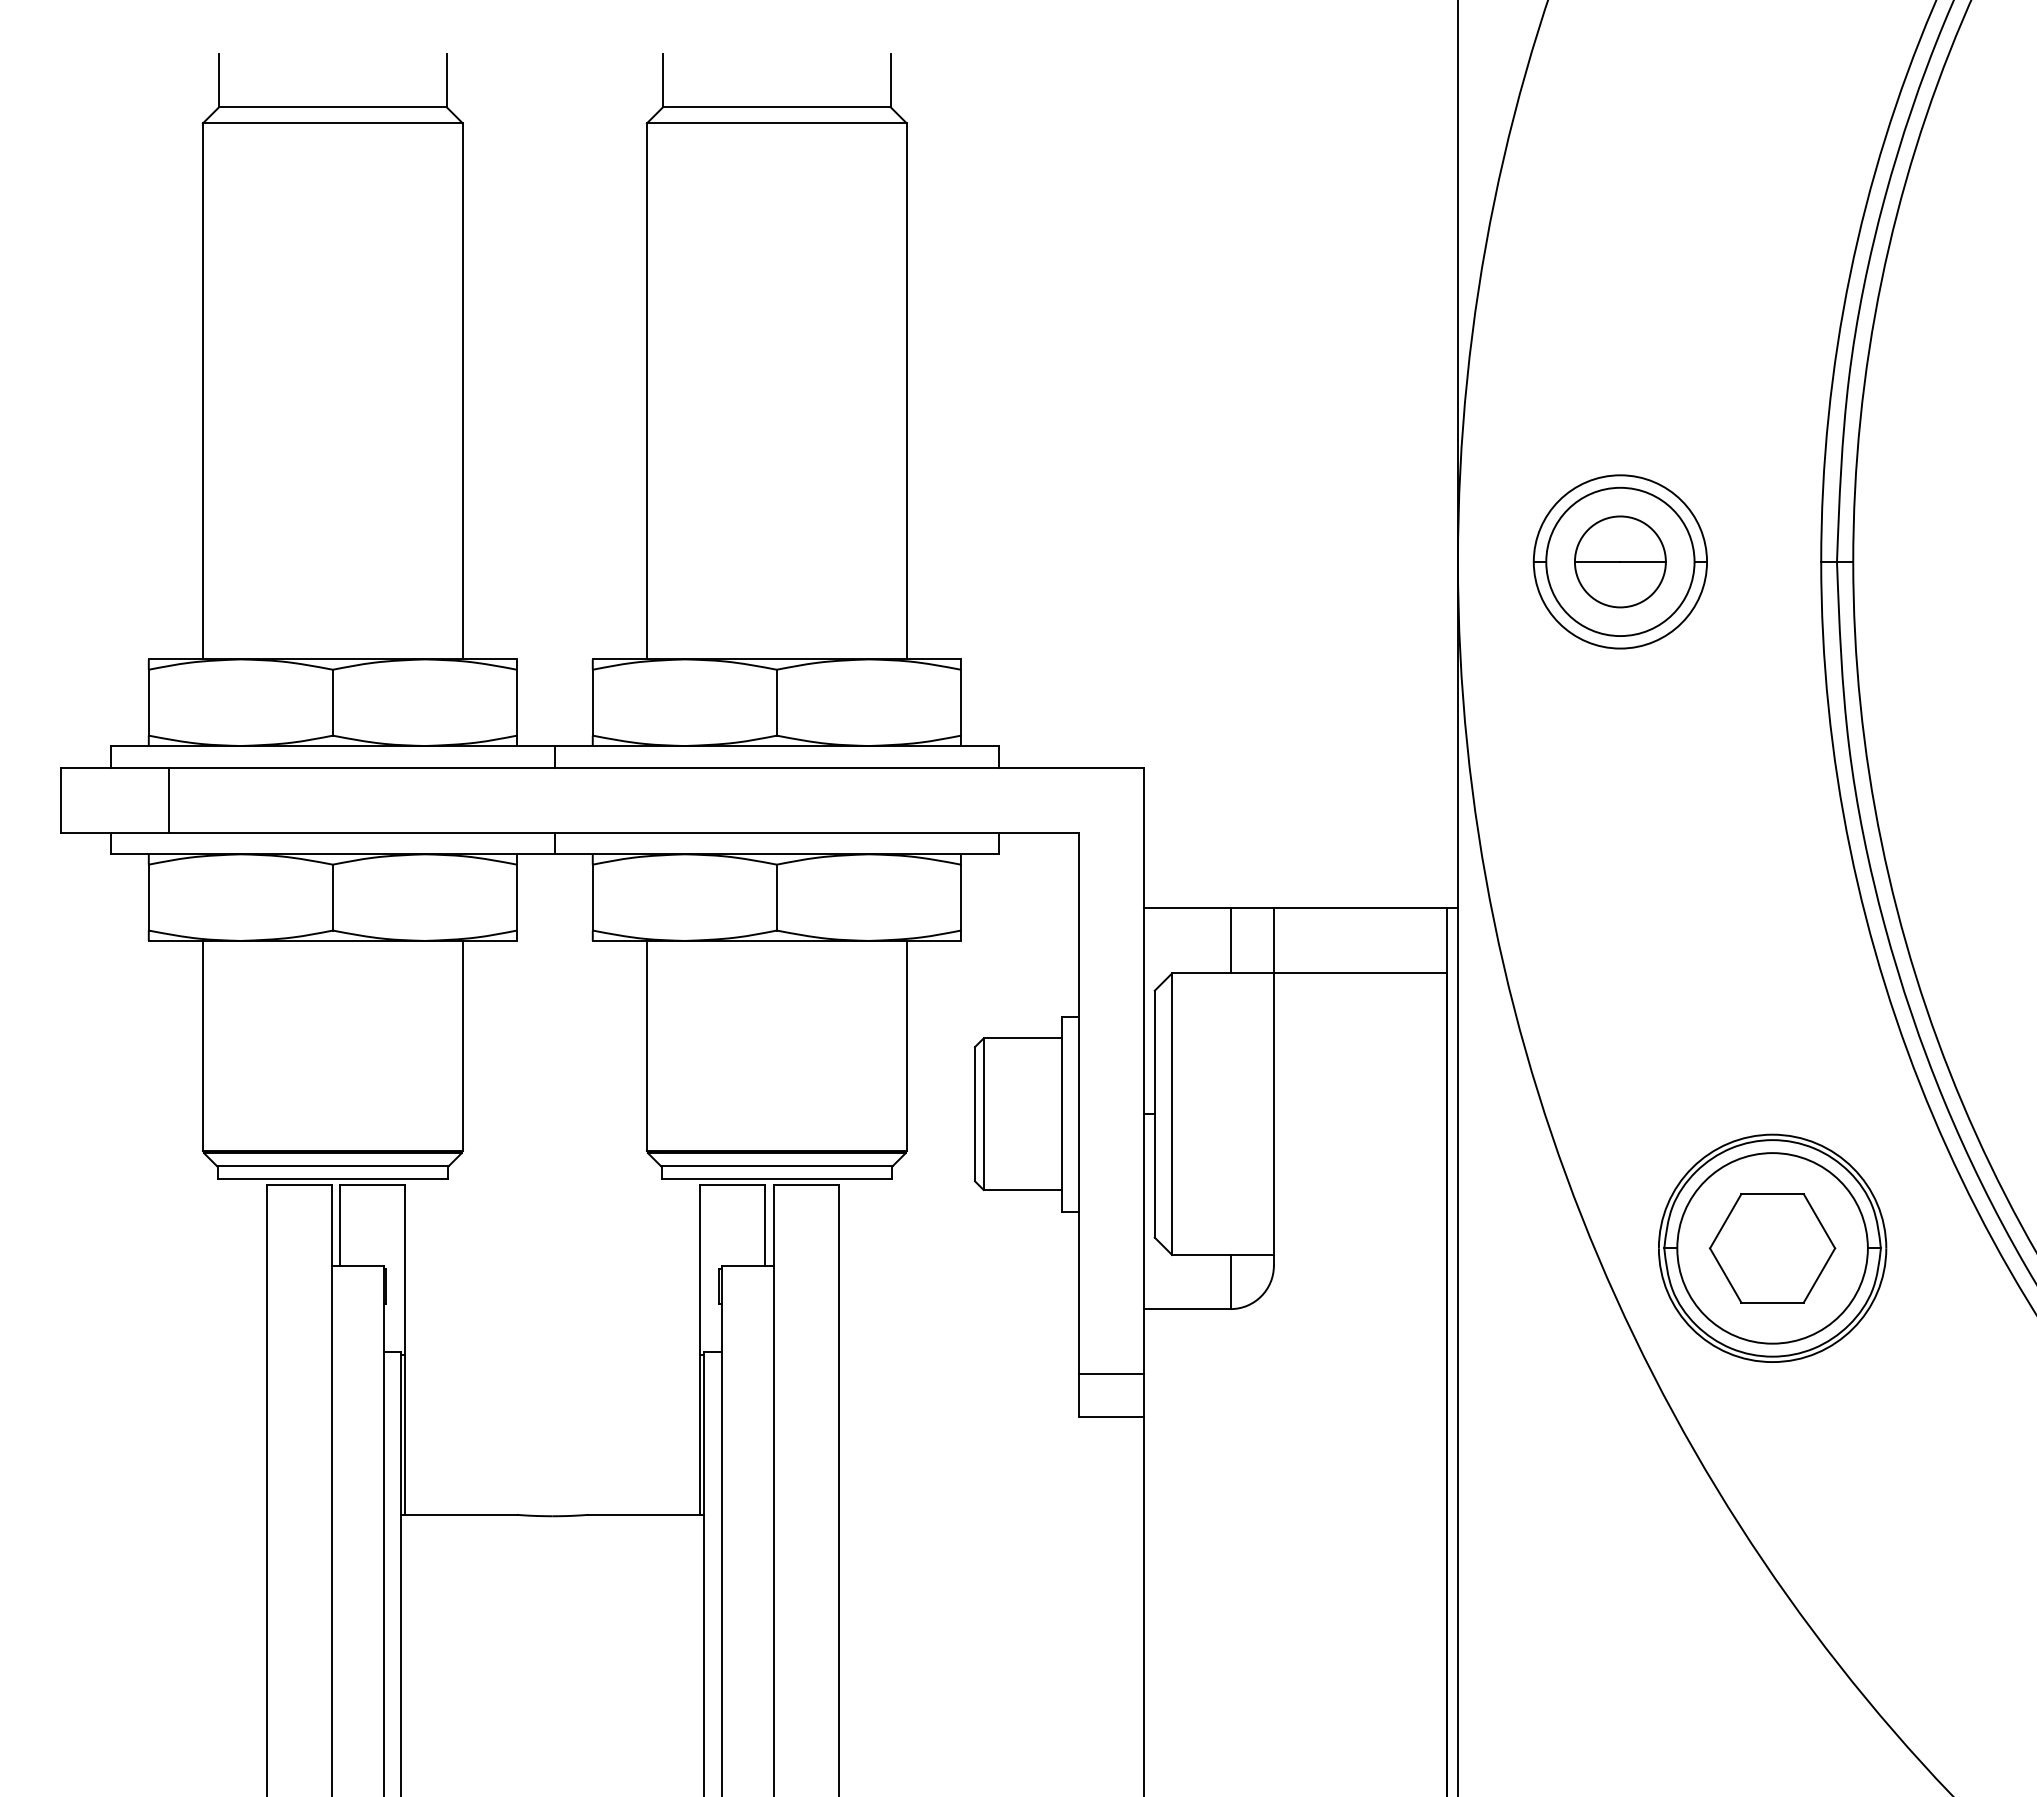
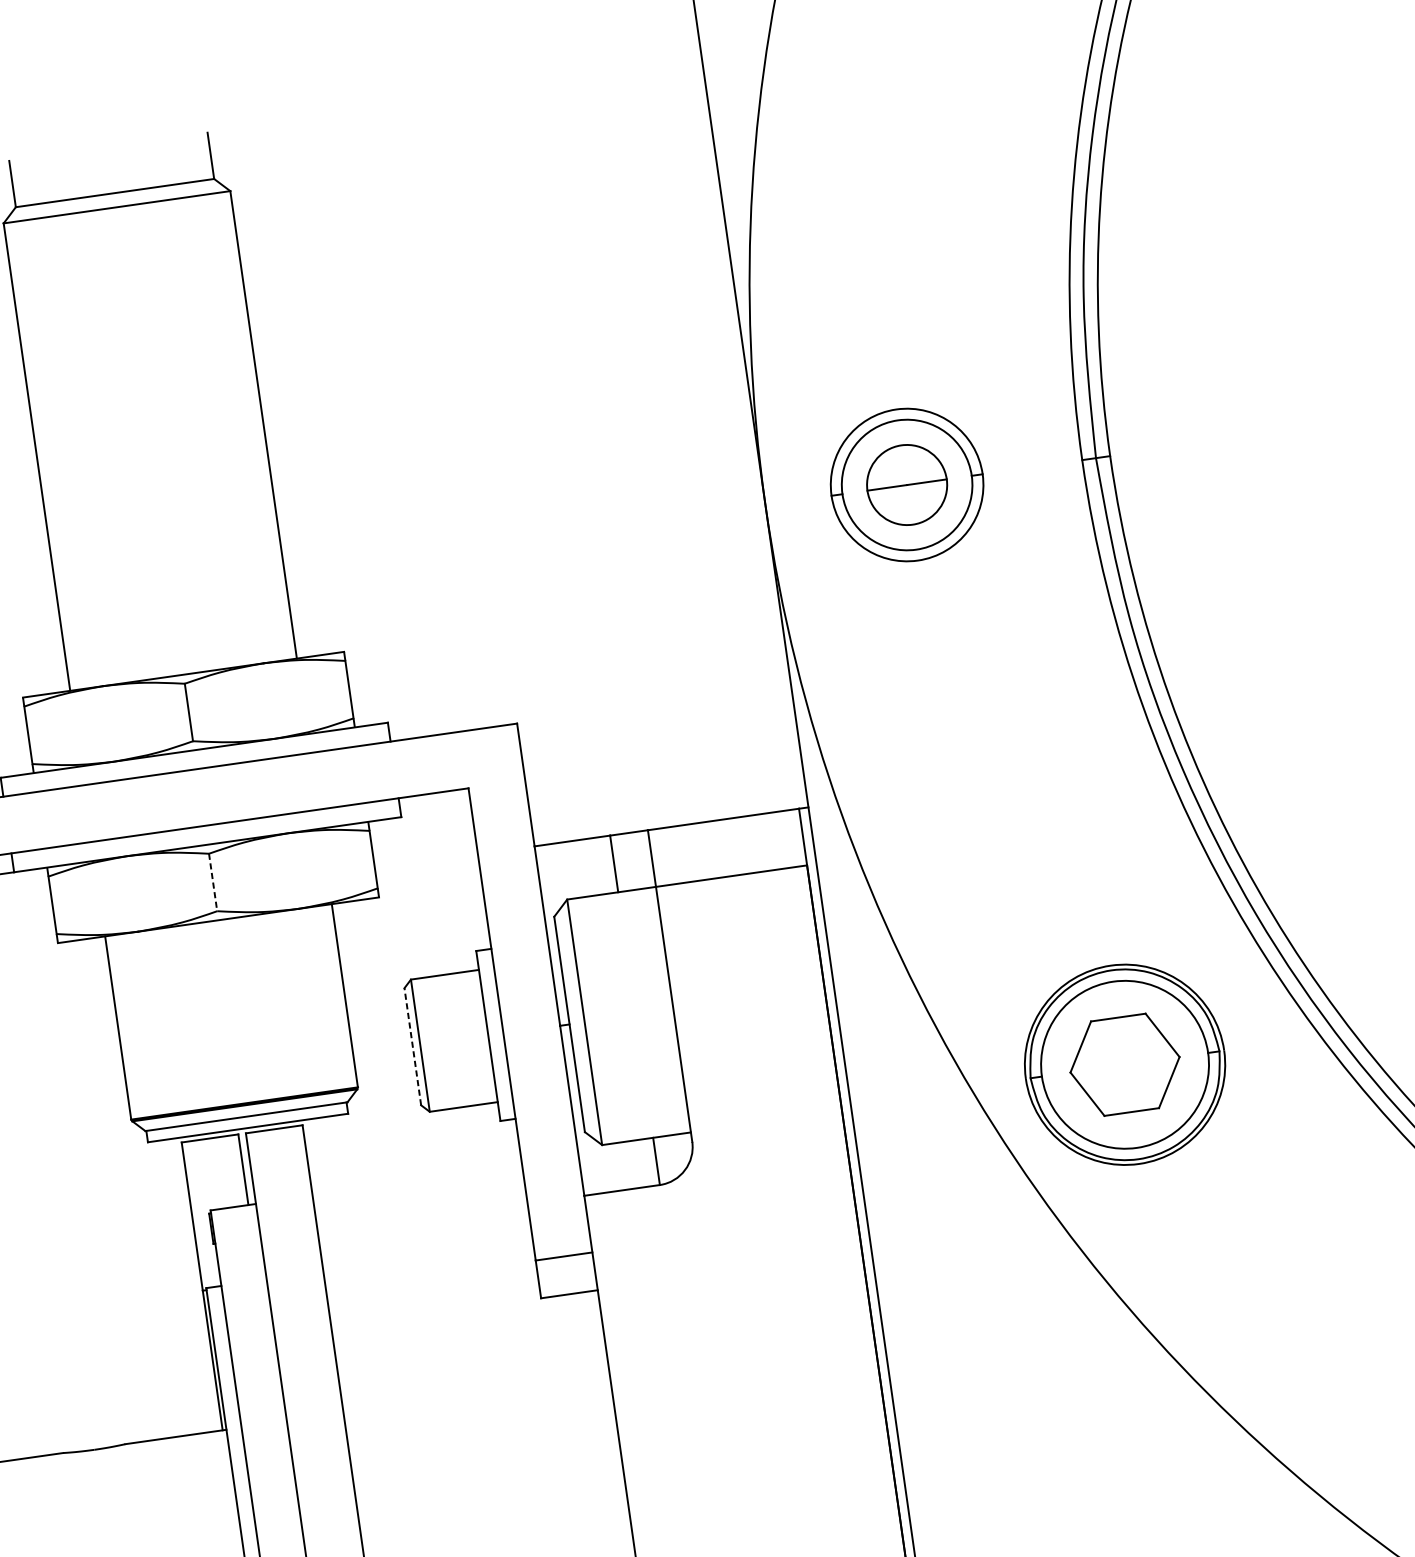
line: (776, 897) -> (212, 882), solid -> dashed
line: (975, 1113) -> (413, 1046), solid -> dashed

